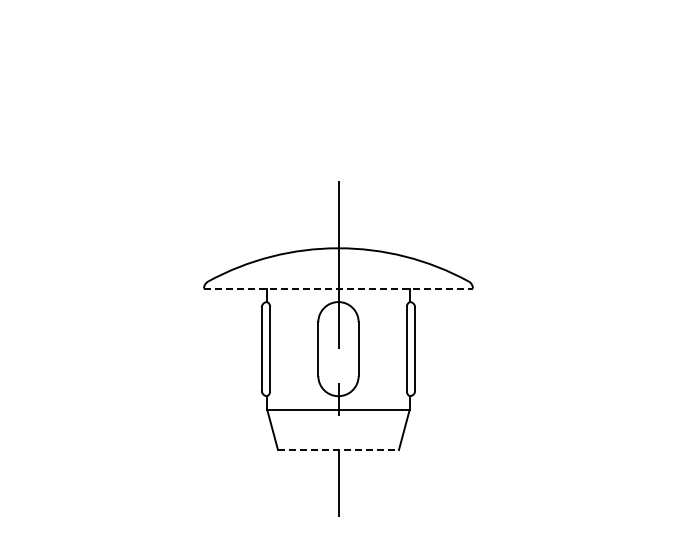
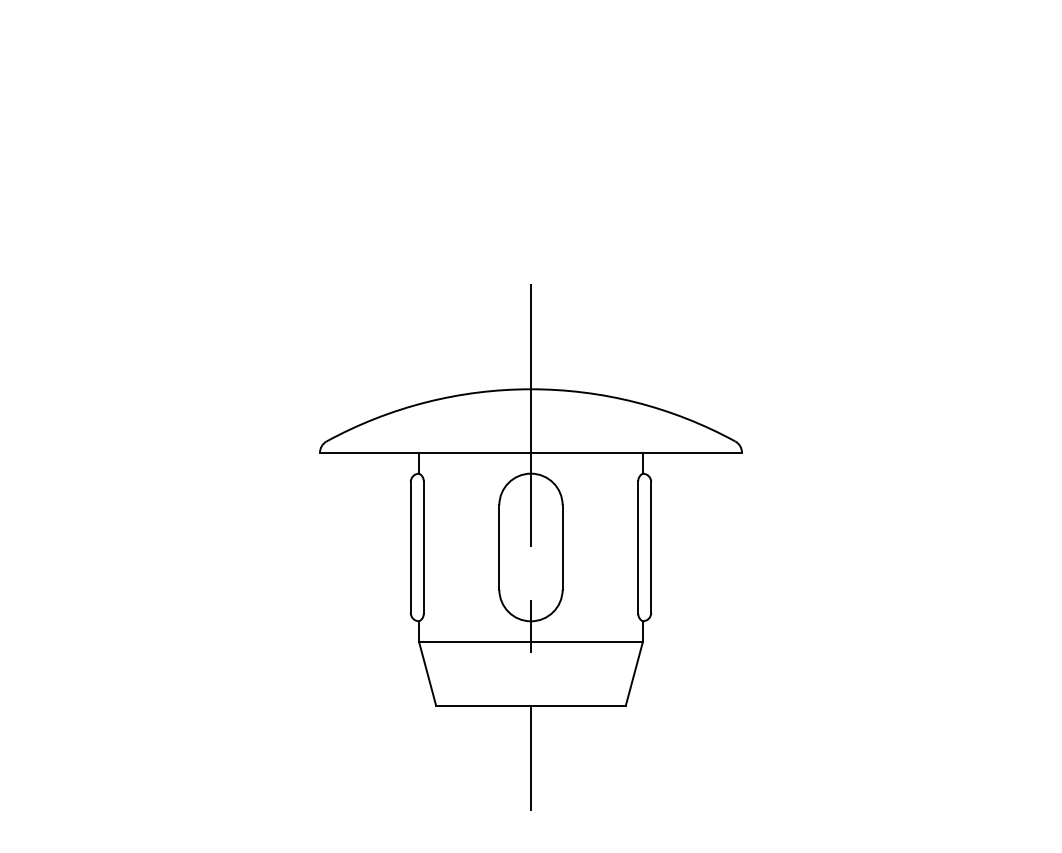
line: (338, 288) -> (531, 452), dashed -> solid
line: (338, 450) -> (531, 706), dashed -> solid

